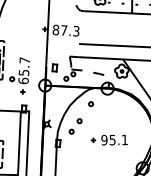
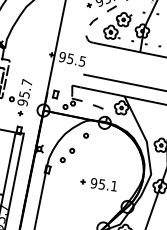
text: (65, 30) -> (71, 59), 87.3 -> 95.5
text: (23, 80) -> (22, 102), 65.7 -> 95.7
part: (109, 140) -> (98, 184), moved

